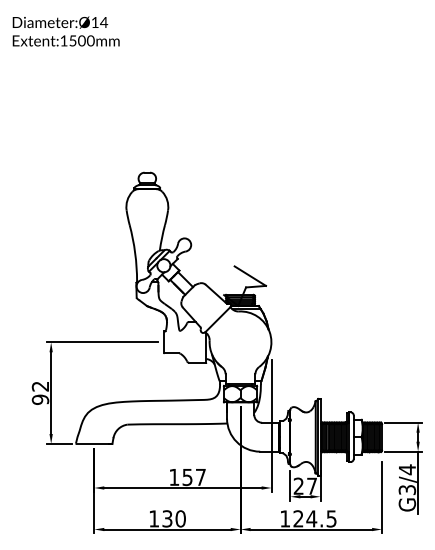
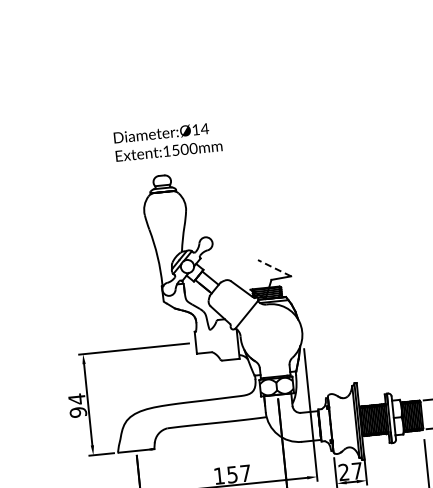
text: (65, 31) -> (167, 141), moved
line: (249, 275) -> (273, 267), solid -> dashed
text: (39, 386) -> (75, 399), 92 -> 94

